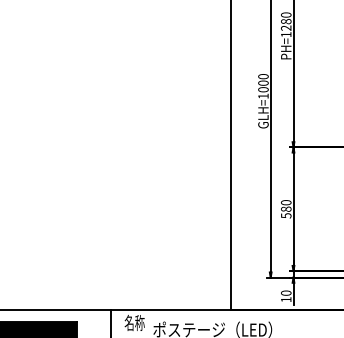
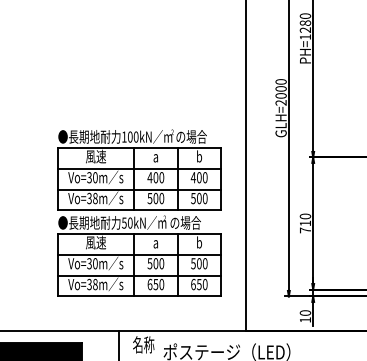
text: (262, 95) -> (280, 102), GLH=1000 -> GLH=2000
part: (130, 198) -> (139, 212), added
text: (286, 212) -> (305, 226), 580 -> 710

